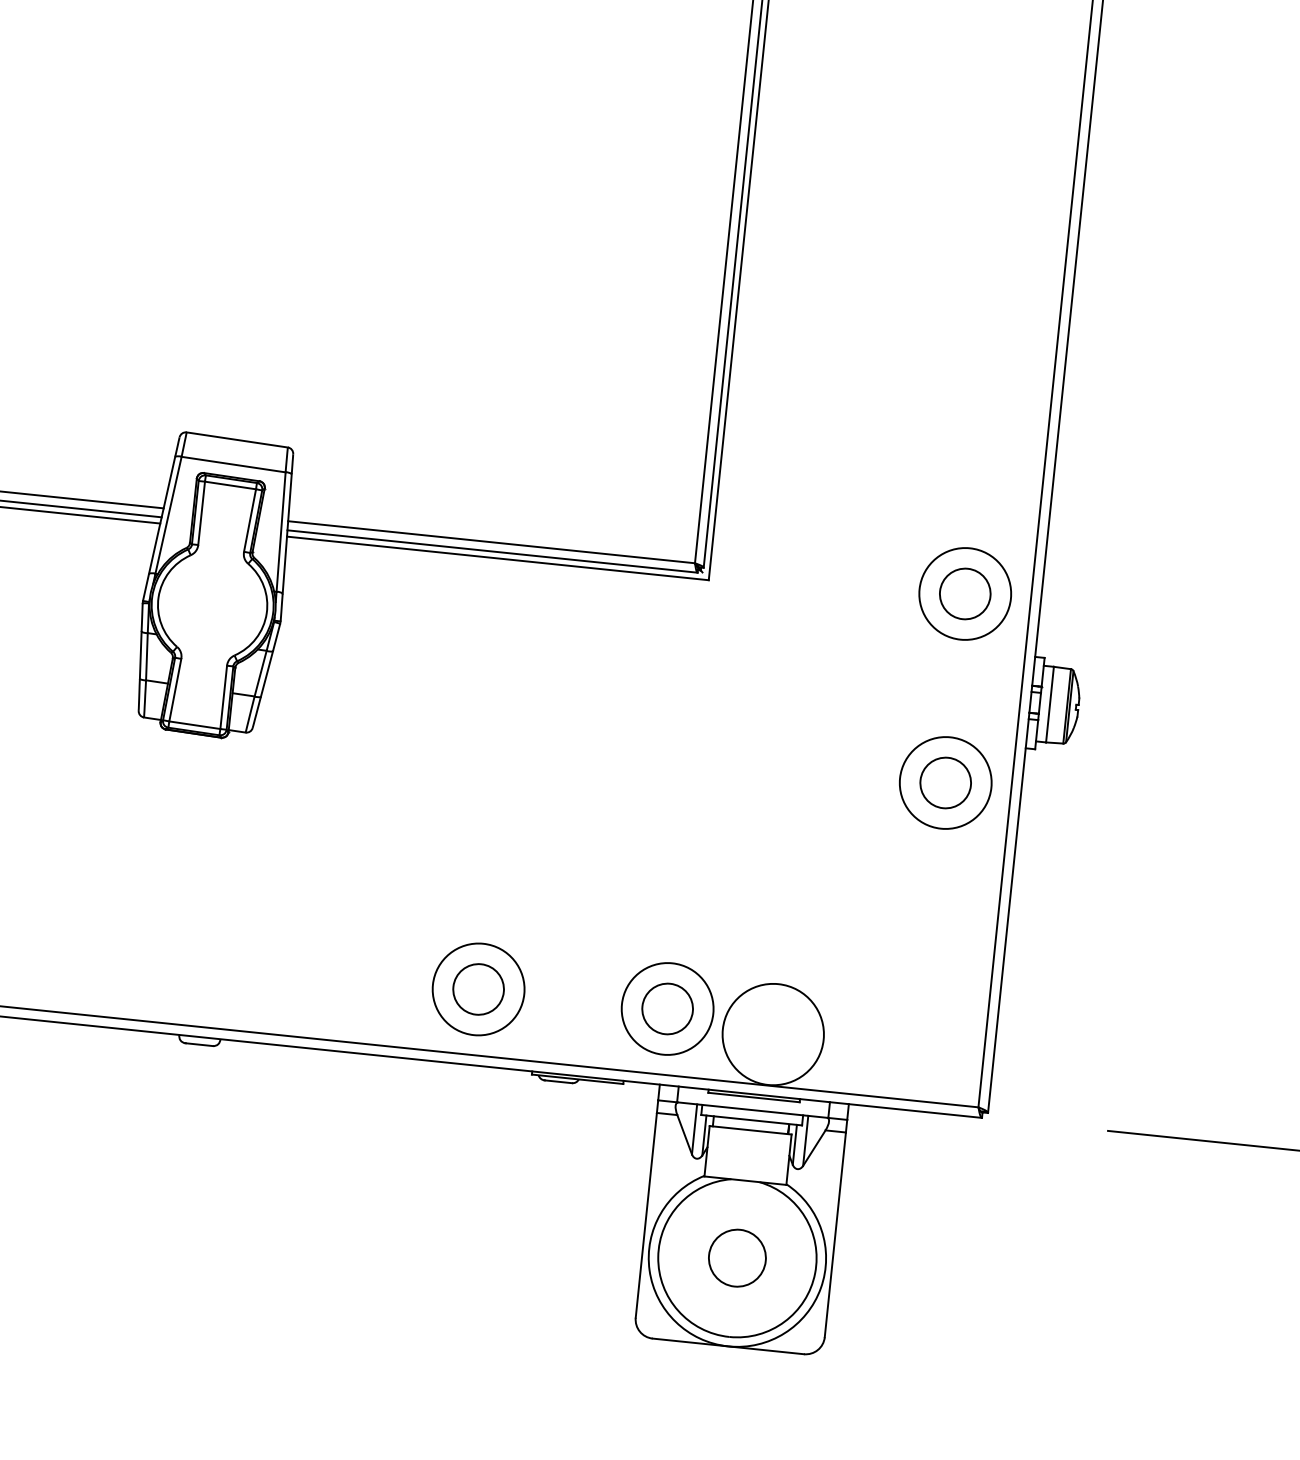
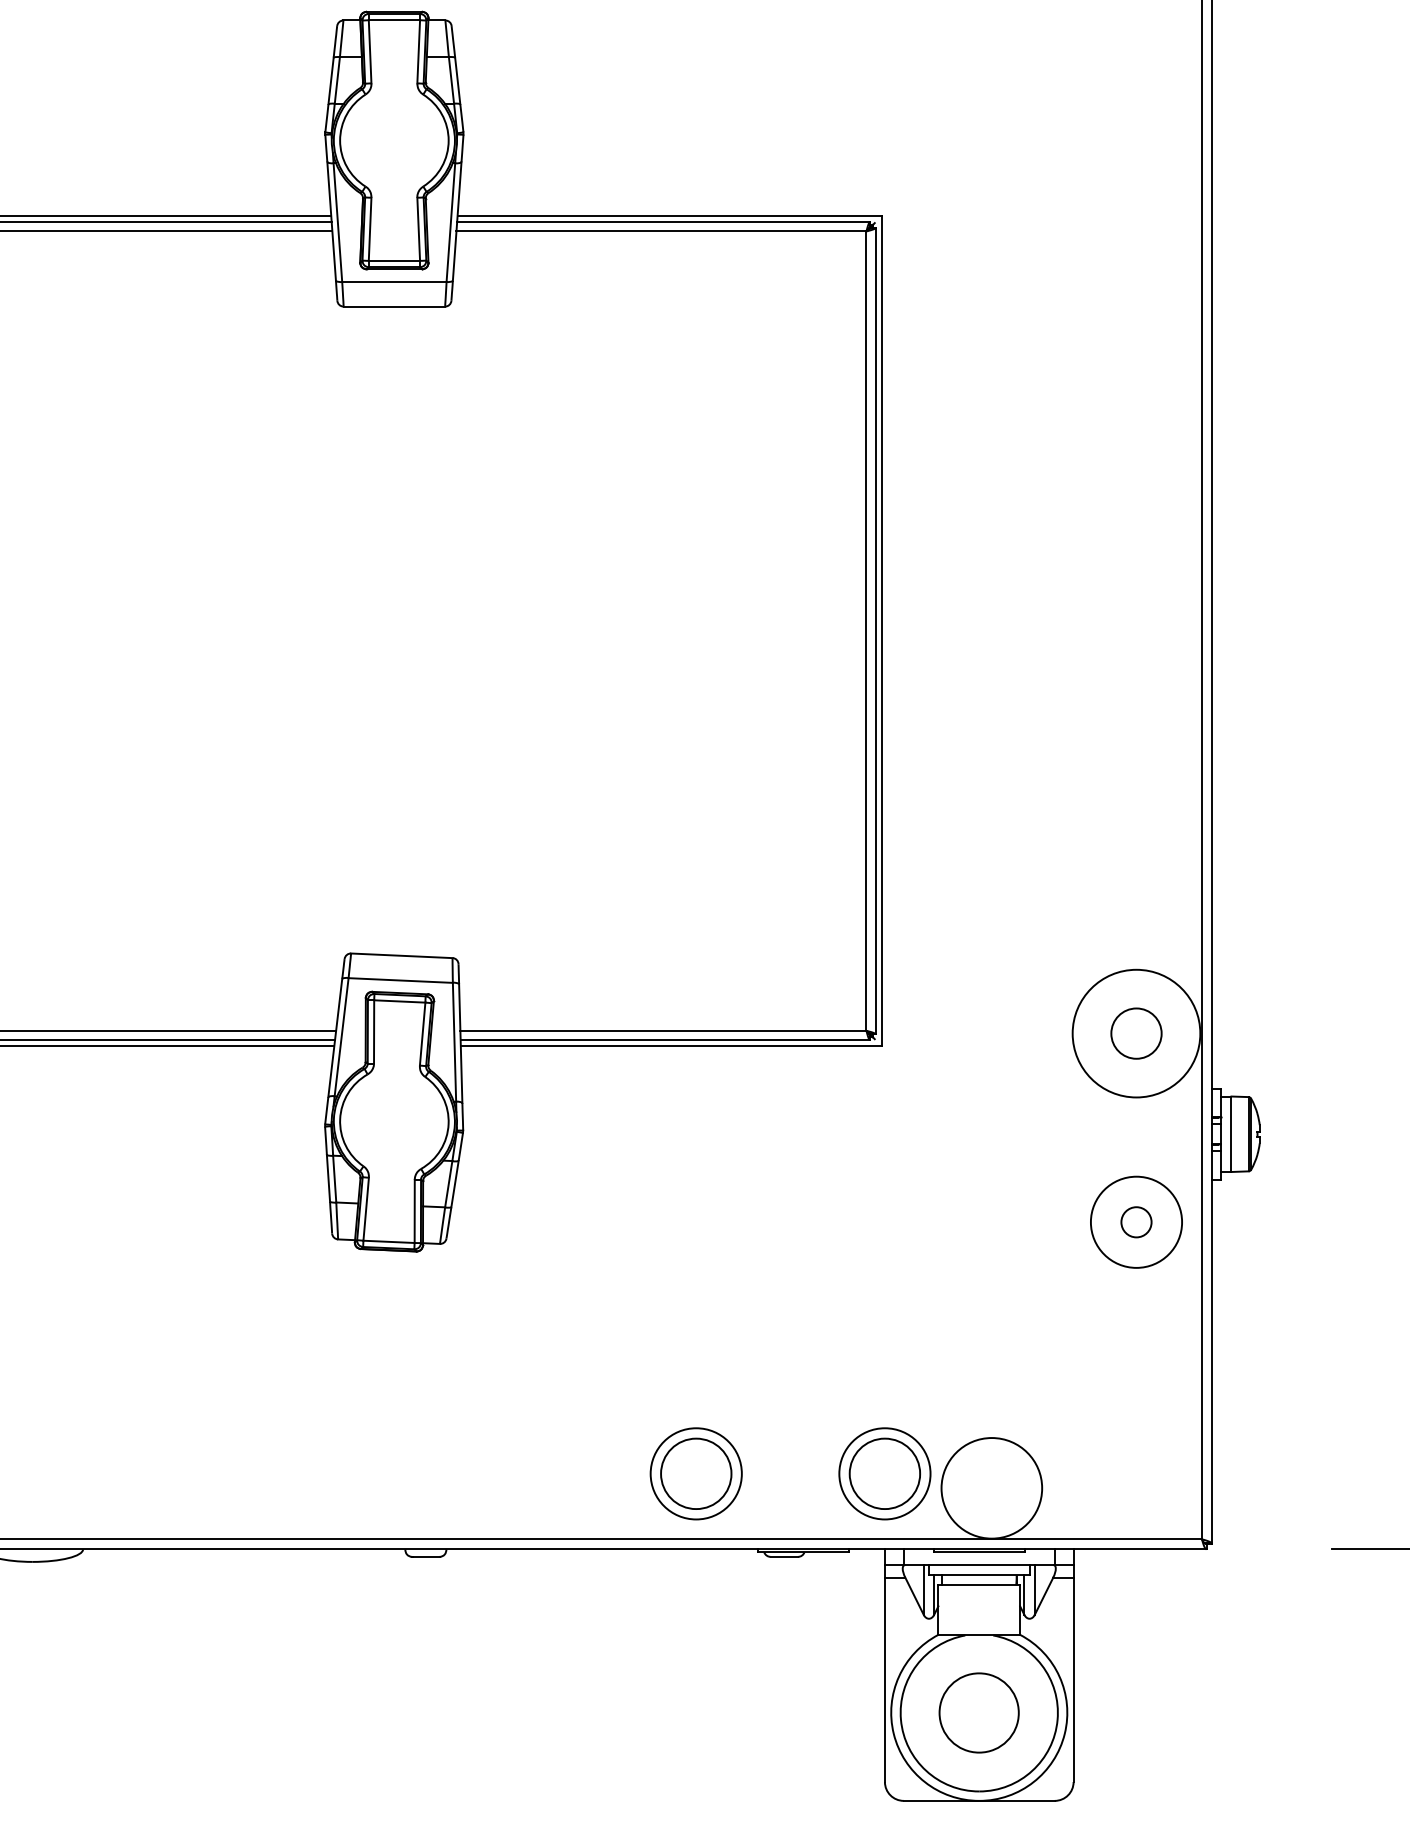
circle: (965, 593) -> (1136, 1033), size x1.4
circle: (945, 783) -> (1136, 1222), size x0.6
circle: (478, 989) -> (696, 1473), size x1.4
circle: (667, 1008) -> (884, 1473), size x1.4
circle: (737, 1257) -> (979, 1712), size x1.4

